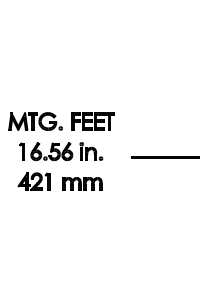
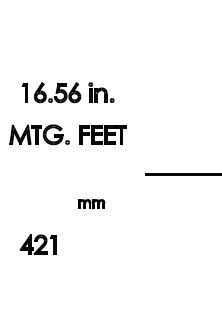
part: (61, 151) -> (68, 92), moved
part: (33, 181) -> (37, 244), moved
part: (82, 183) -> (91, 203), size x0.6

